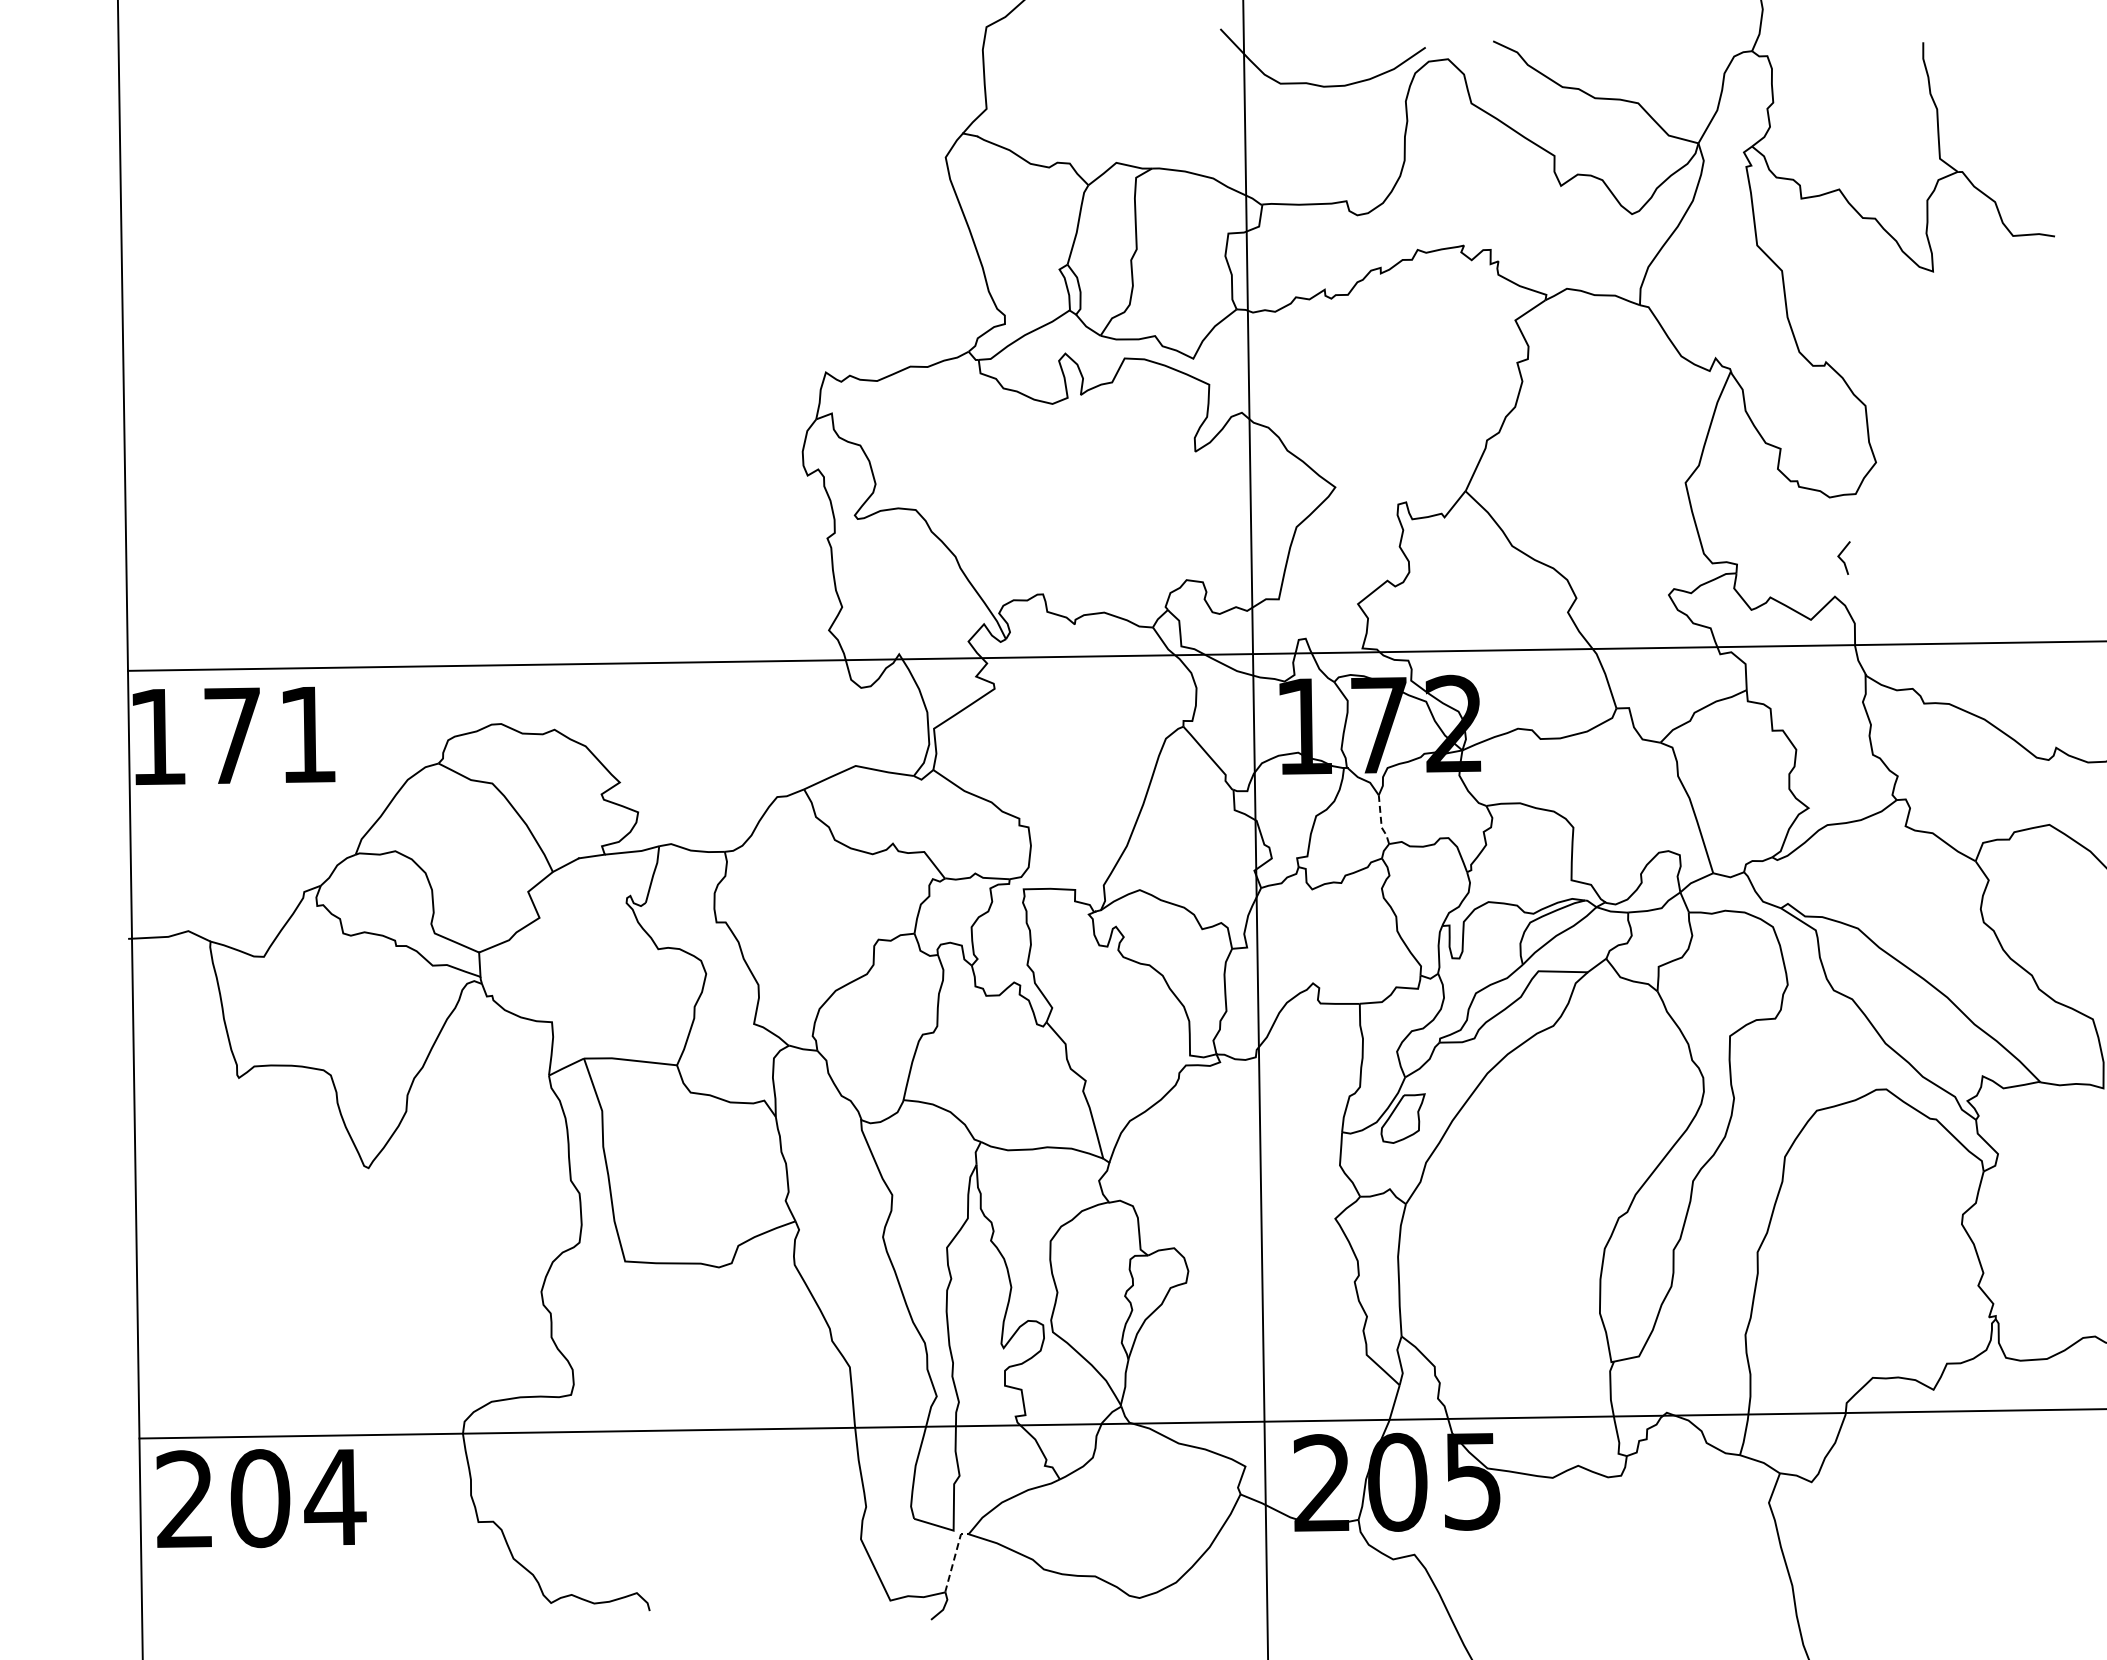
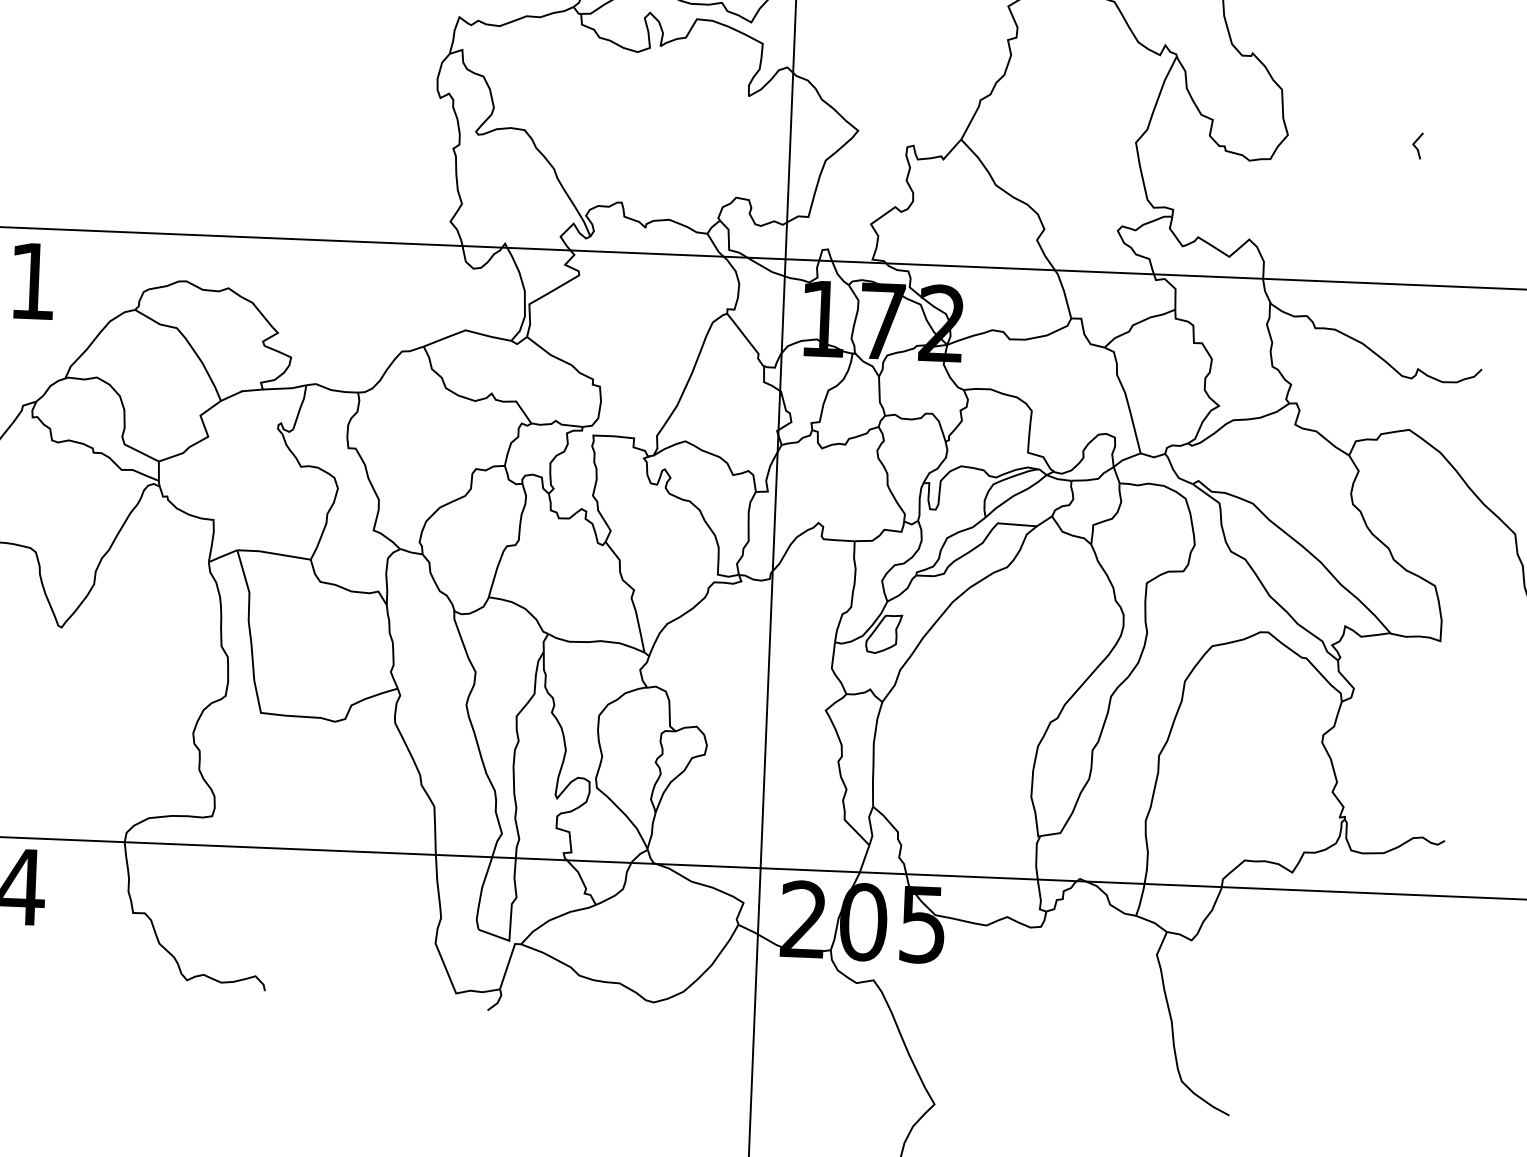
line: (1841, 558) -> (1415, 146), moved
line: (1381, 821) -> (879, 397), dashed -> solid
line: (954, 1559) -> (508, 963), dashed -> solid

